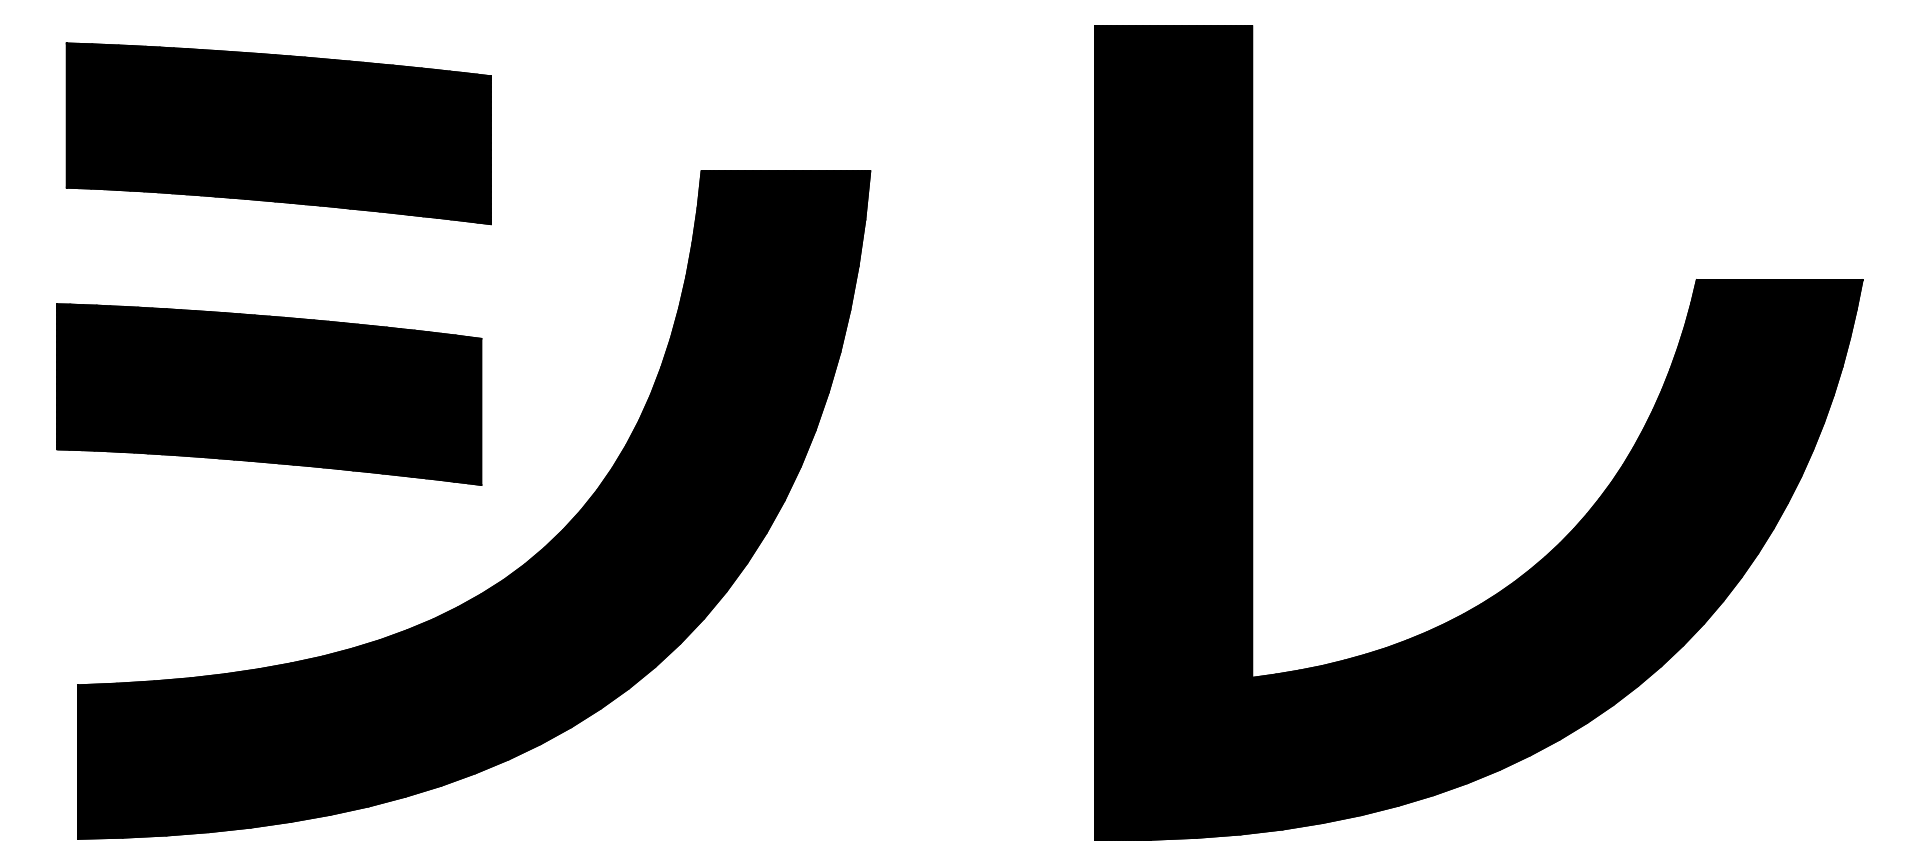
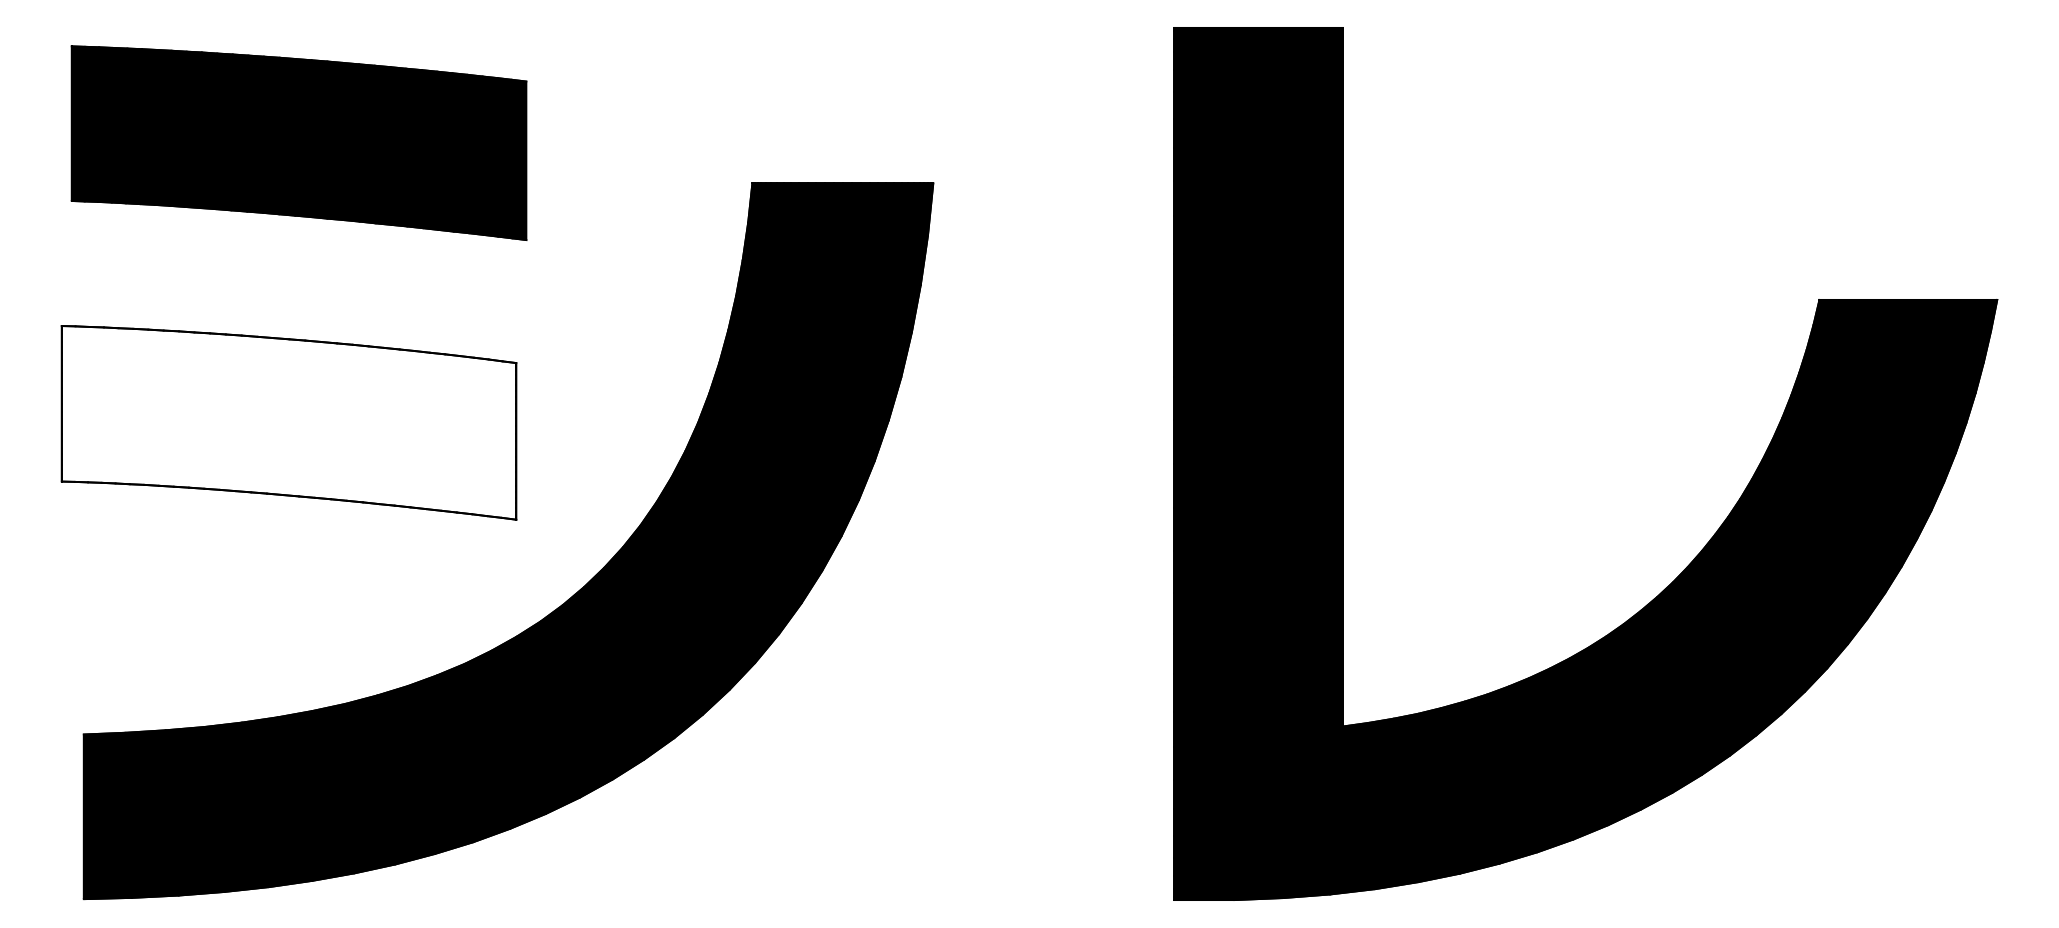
fill: (268, 394) -> (288, 422), removed

